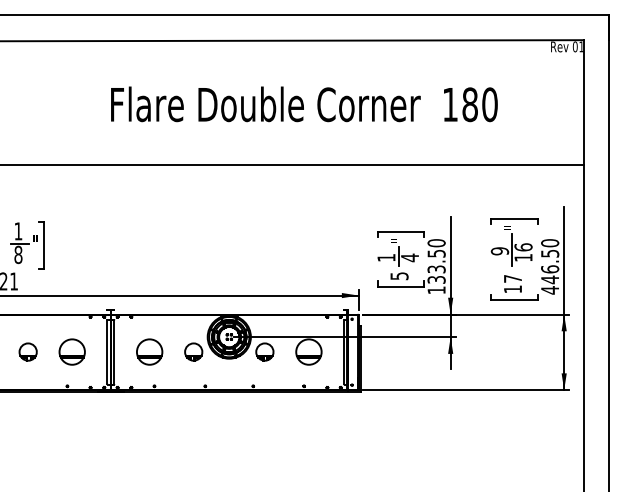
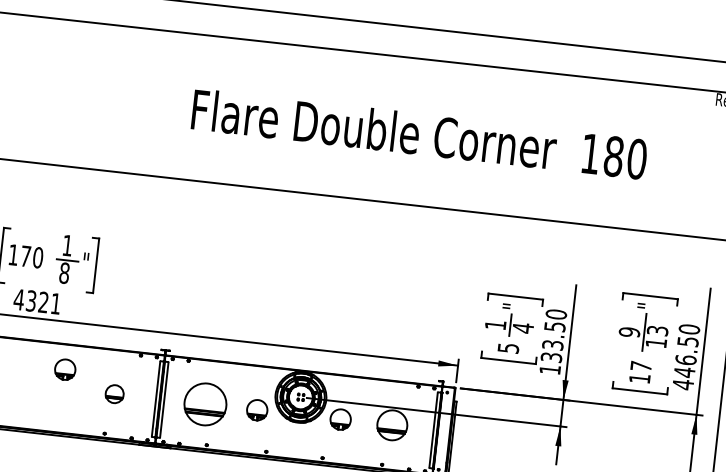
text: (523, 247) -> (657, 330), 16 -> 13
part: (27, 351) -> (64, 368), moved
part: (71, 351) -> (114, 393), size x0.6
part: (149, 351) -> (205, 403), size x1.4

